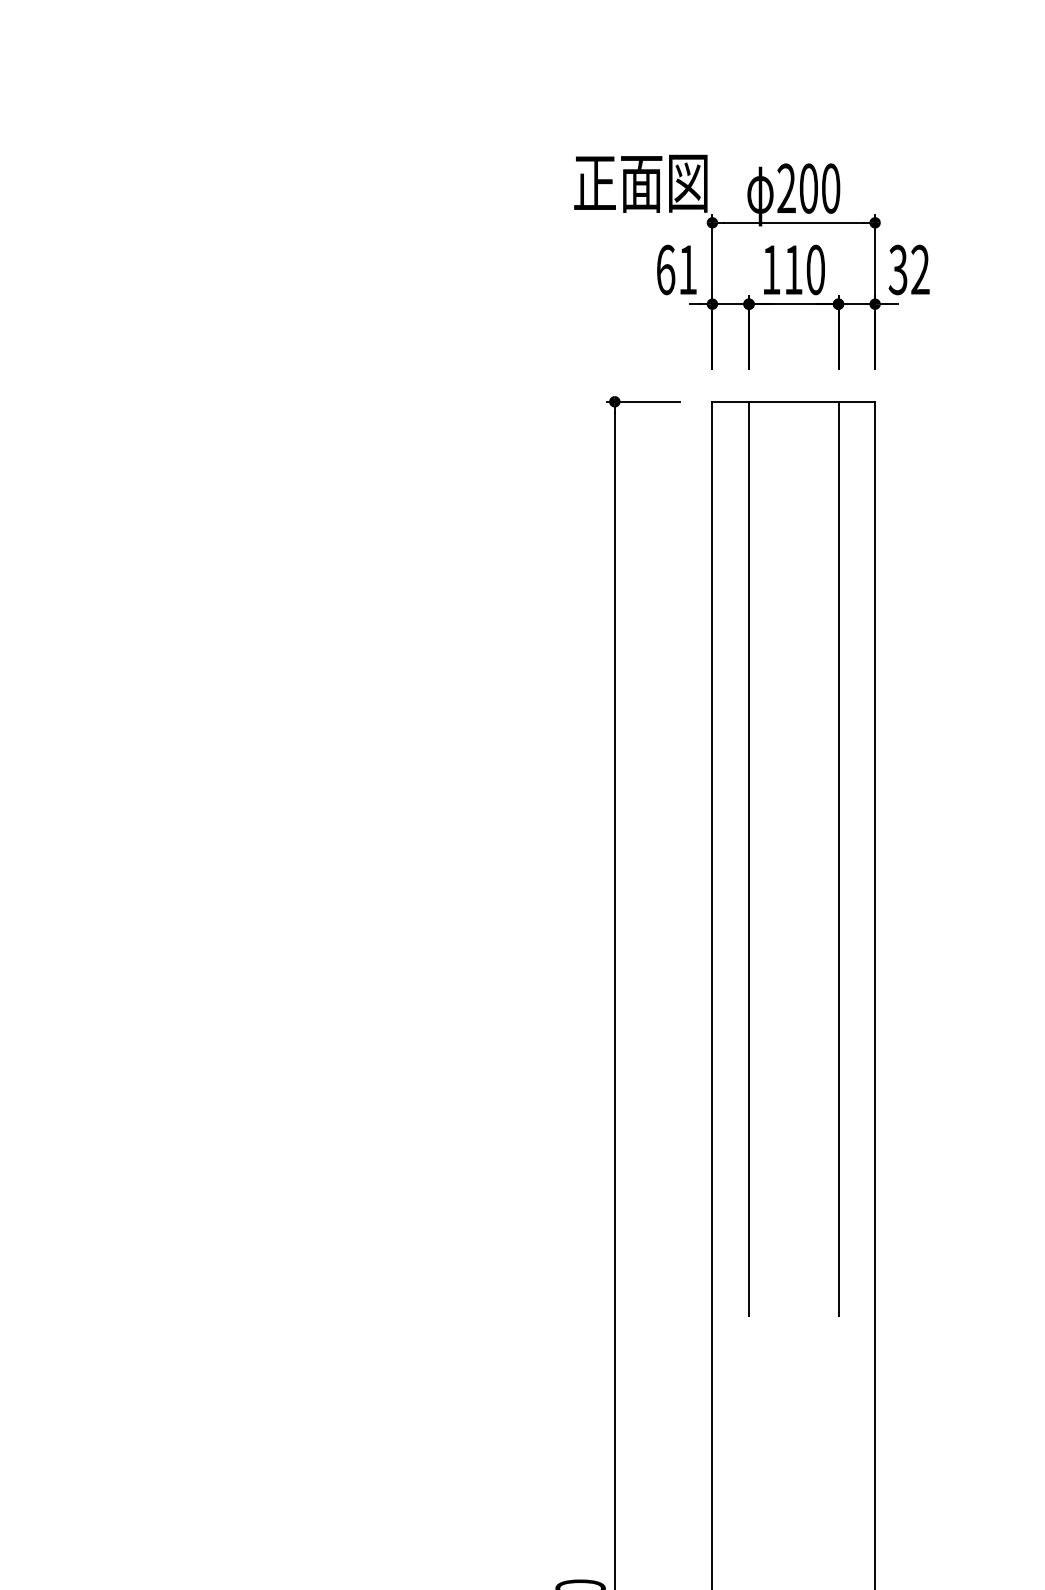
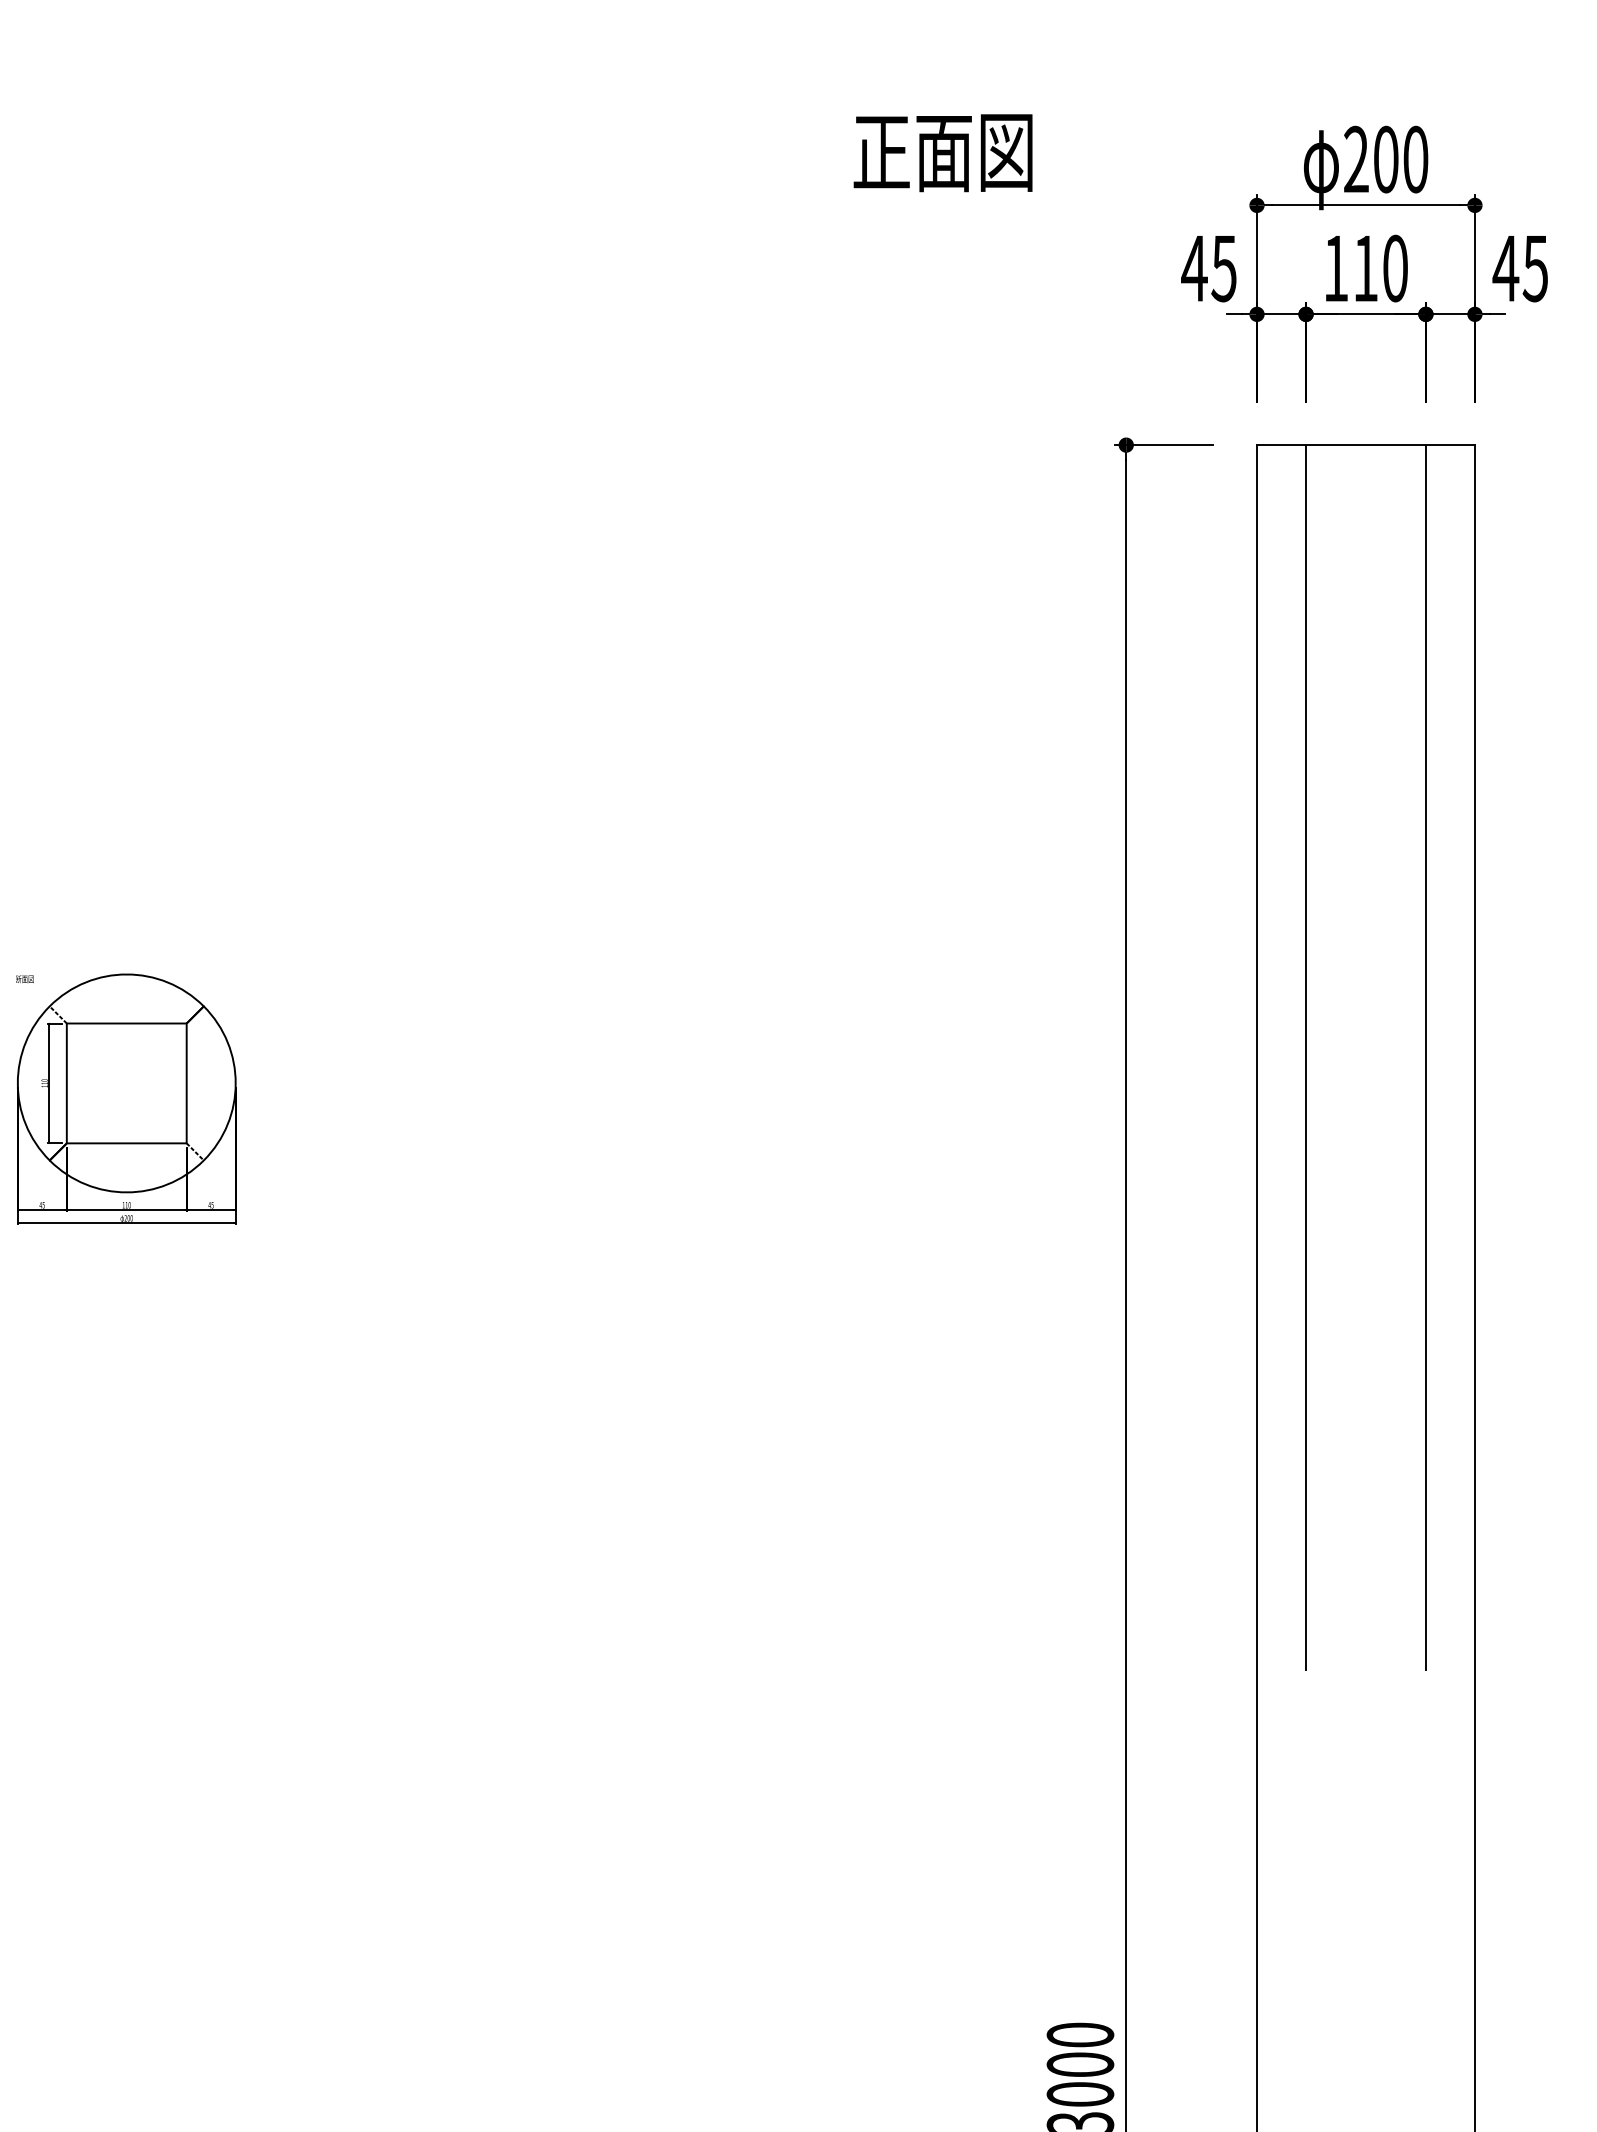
text: (640, 184) -> (942, 153), moved
text: (676, 269) -> (1208, 268), 61 -> 45
text: (908, 269) -> (1519, 268), 32 -> 45

